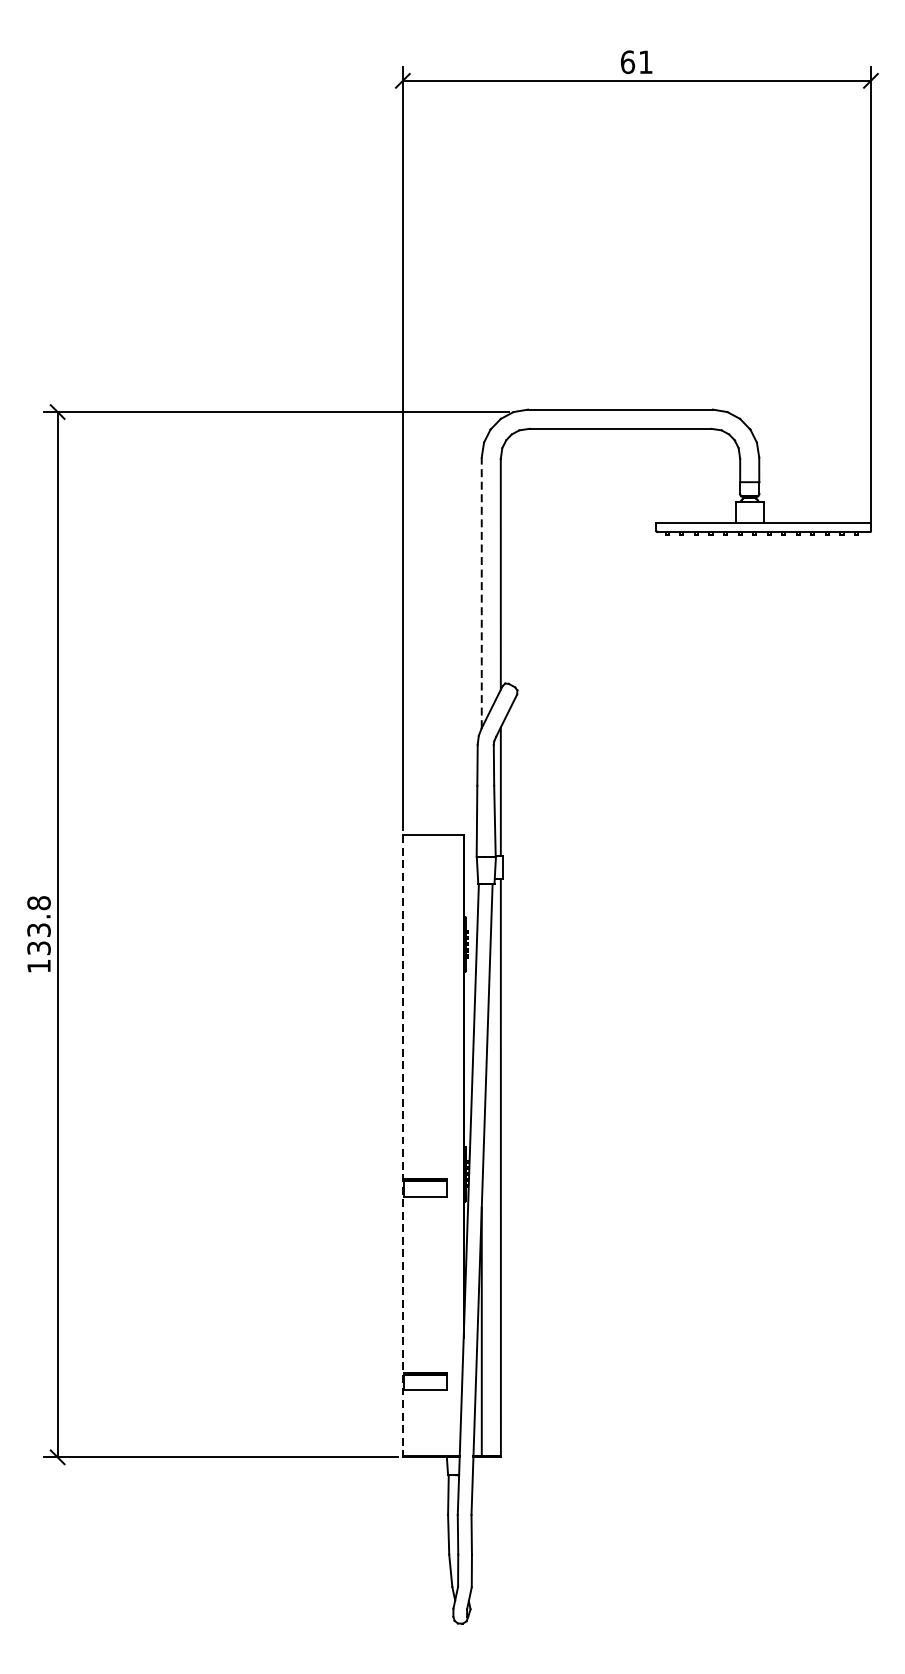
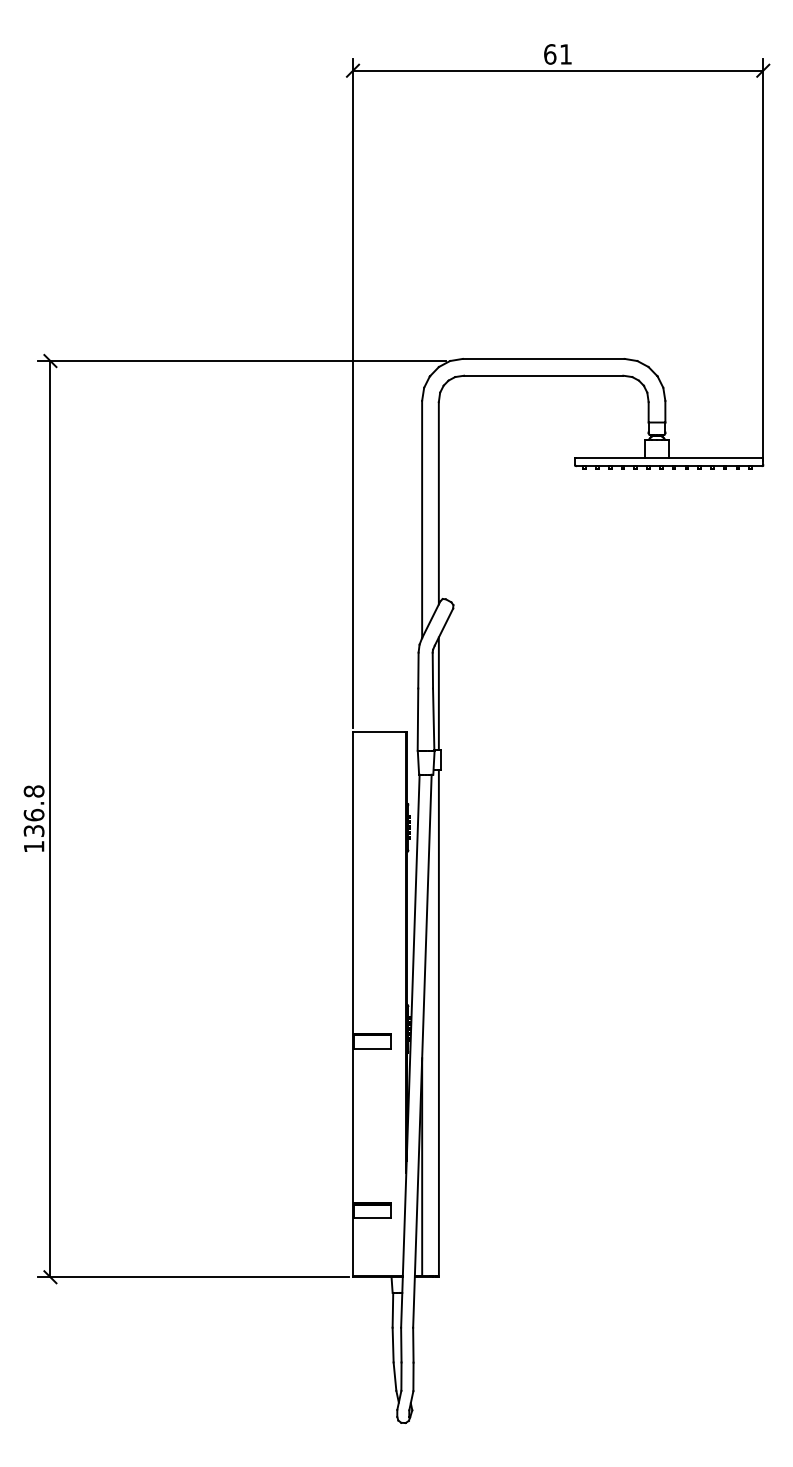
line: (482, 592) -> (422, 519), dashed -> solid
text: (38, 929) -> (33, 814), 133.8 -> 136.8
line: (403, 1145) -> (353, 1003), dashed -> solid

